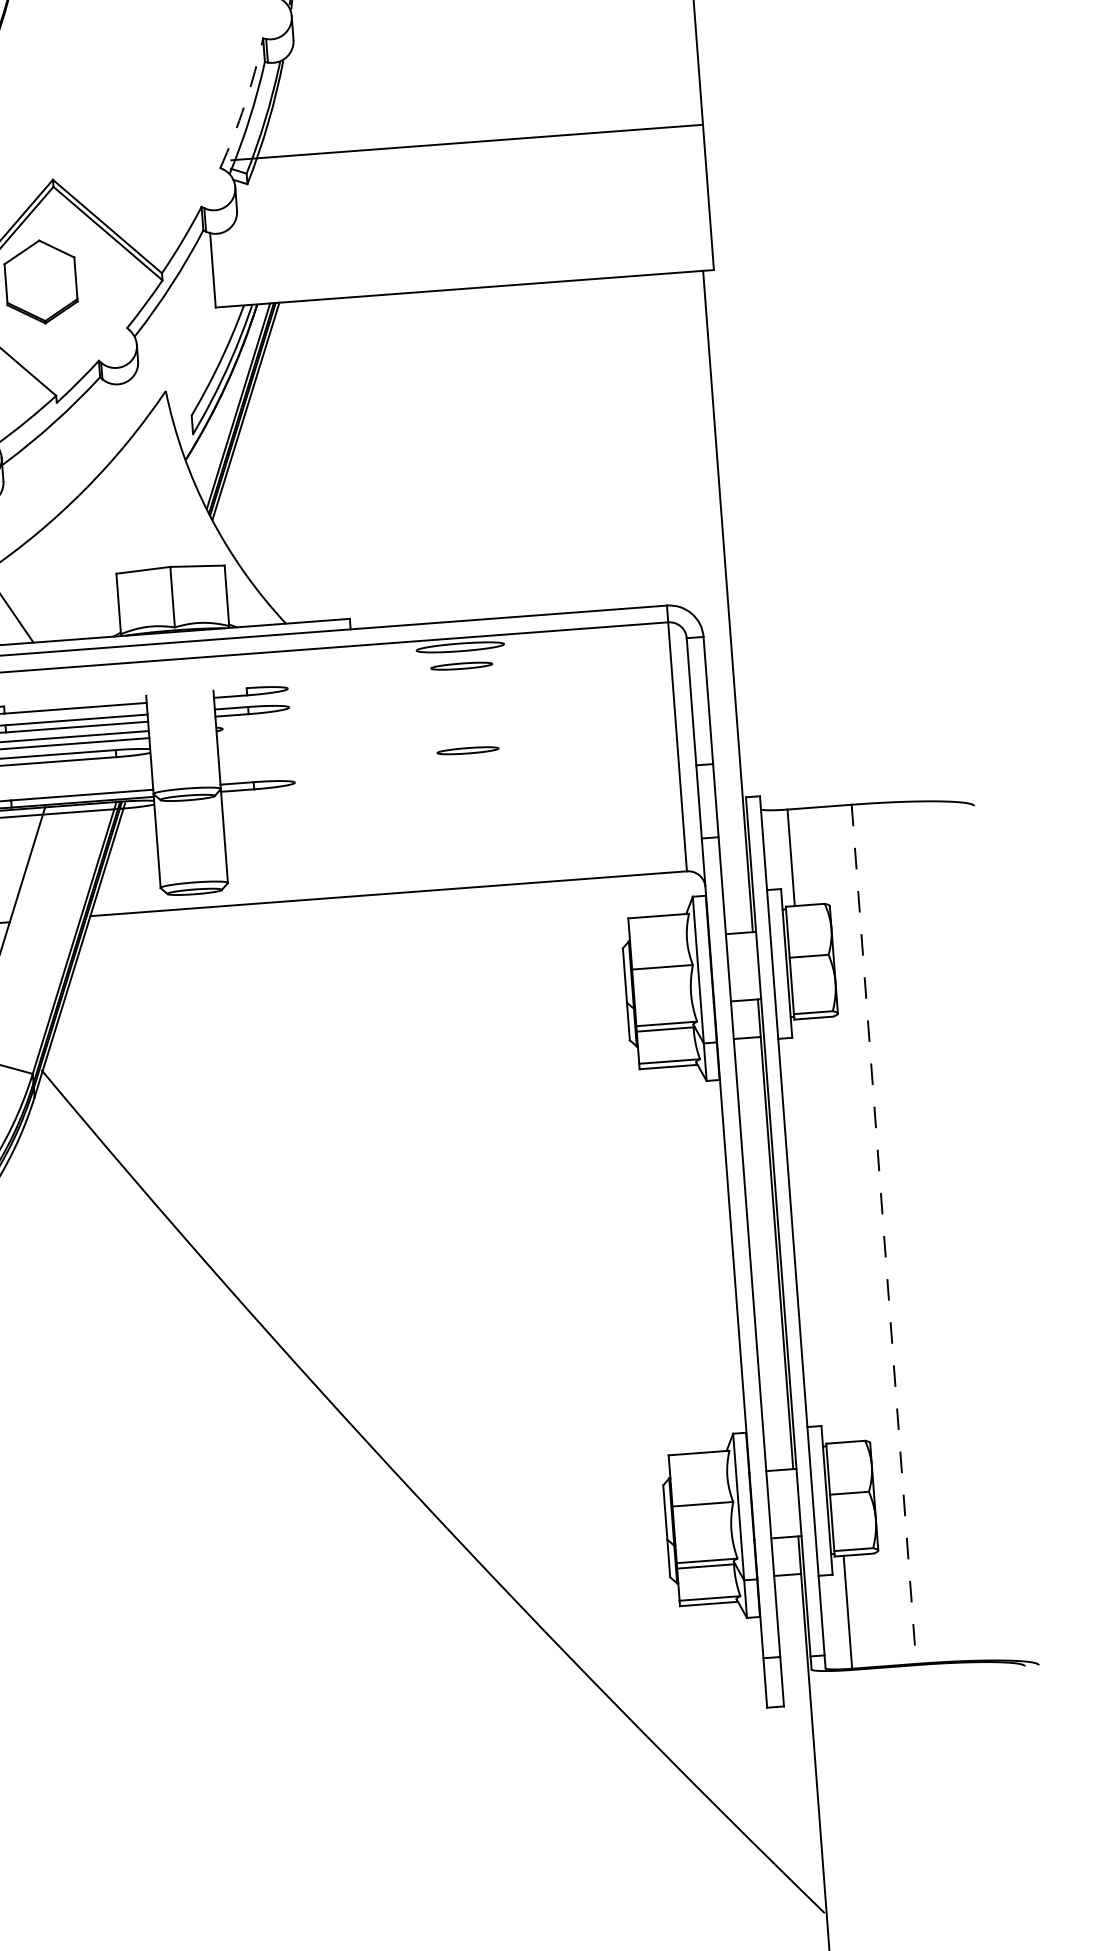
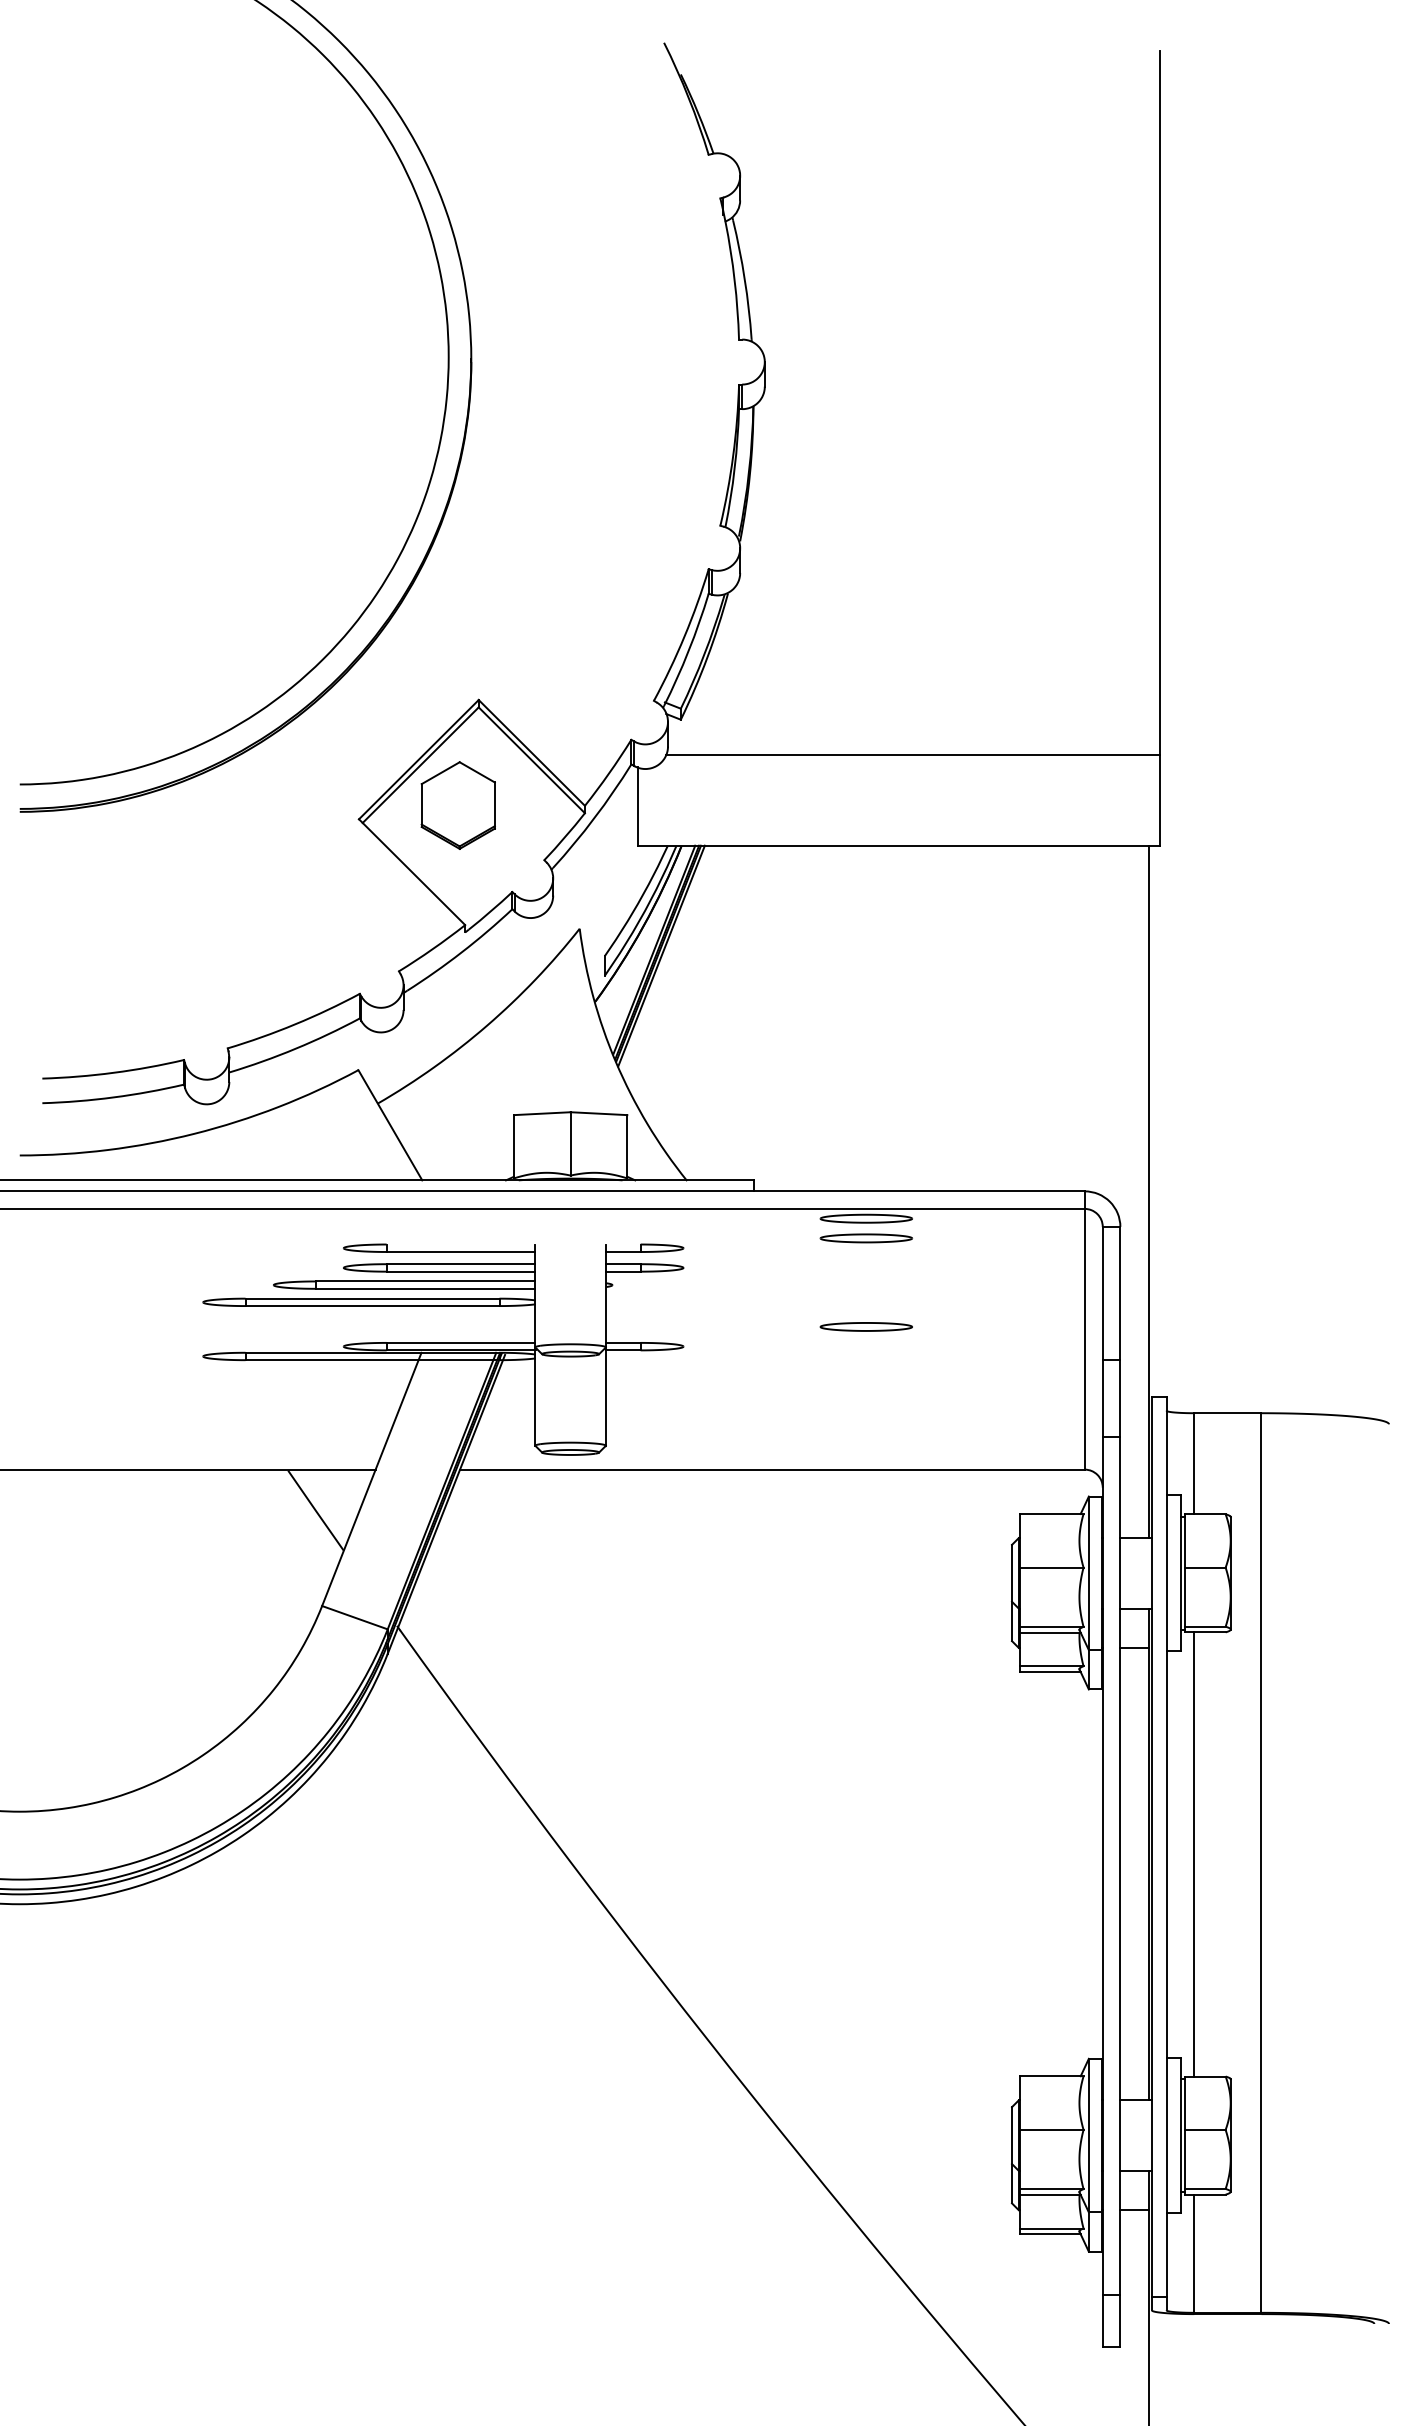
arc: (244, 104) -> (684, 636), dashed -> solid
line: (466, 142) -> (912, 754), moved
part: (460, 666) -> (865, 1238), size x1.43
part: (467, 750) -> (865, 1326), size x1.43
line: (819, 1230) -> (1194, 1854), added
line: (884, 1234) -> (1261, 1863), dashed -> solid

